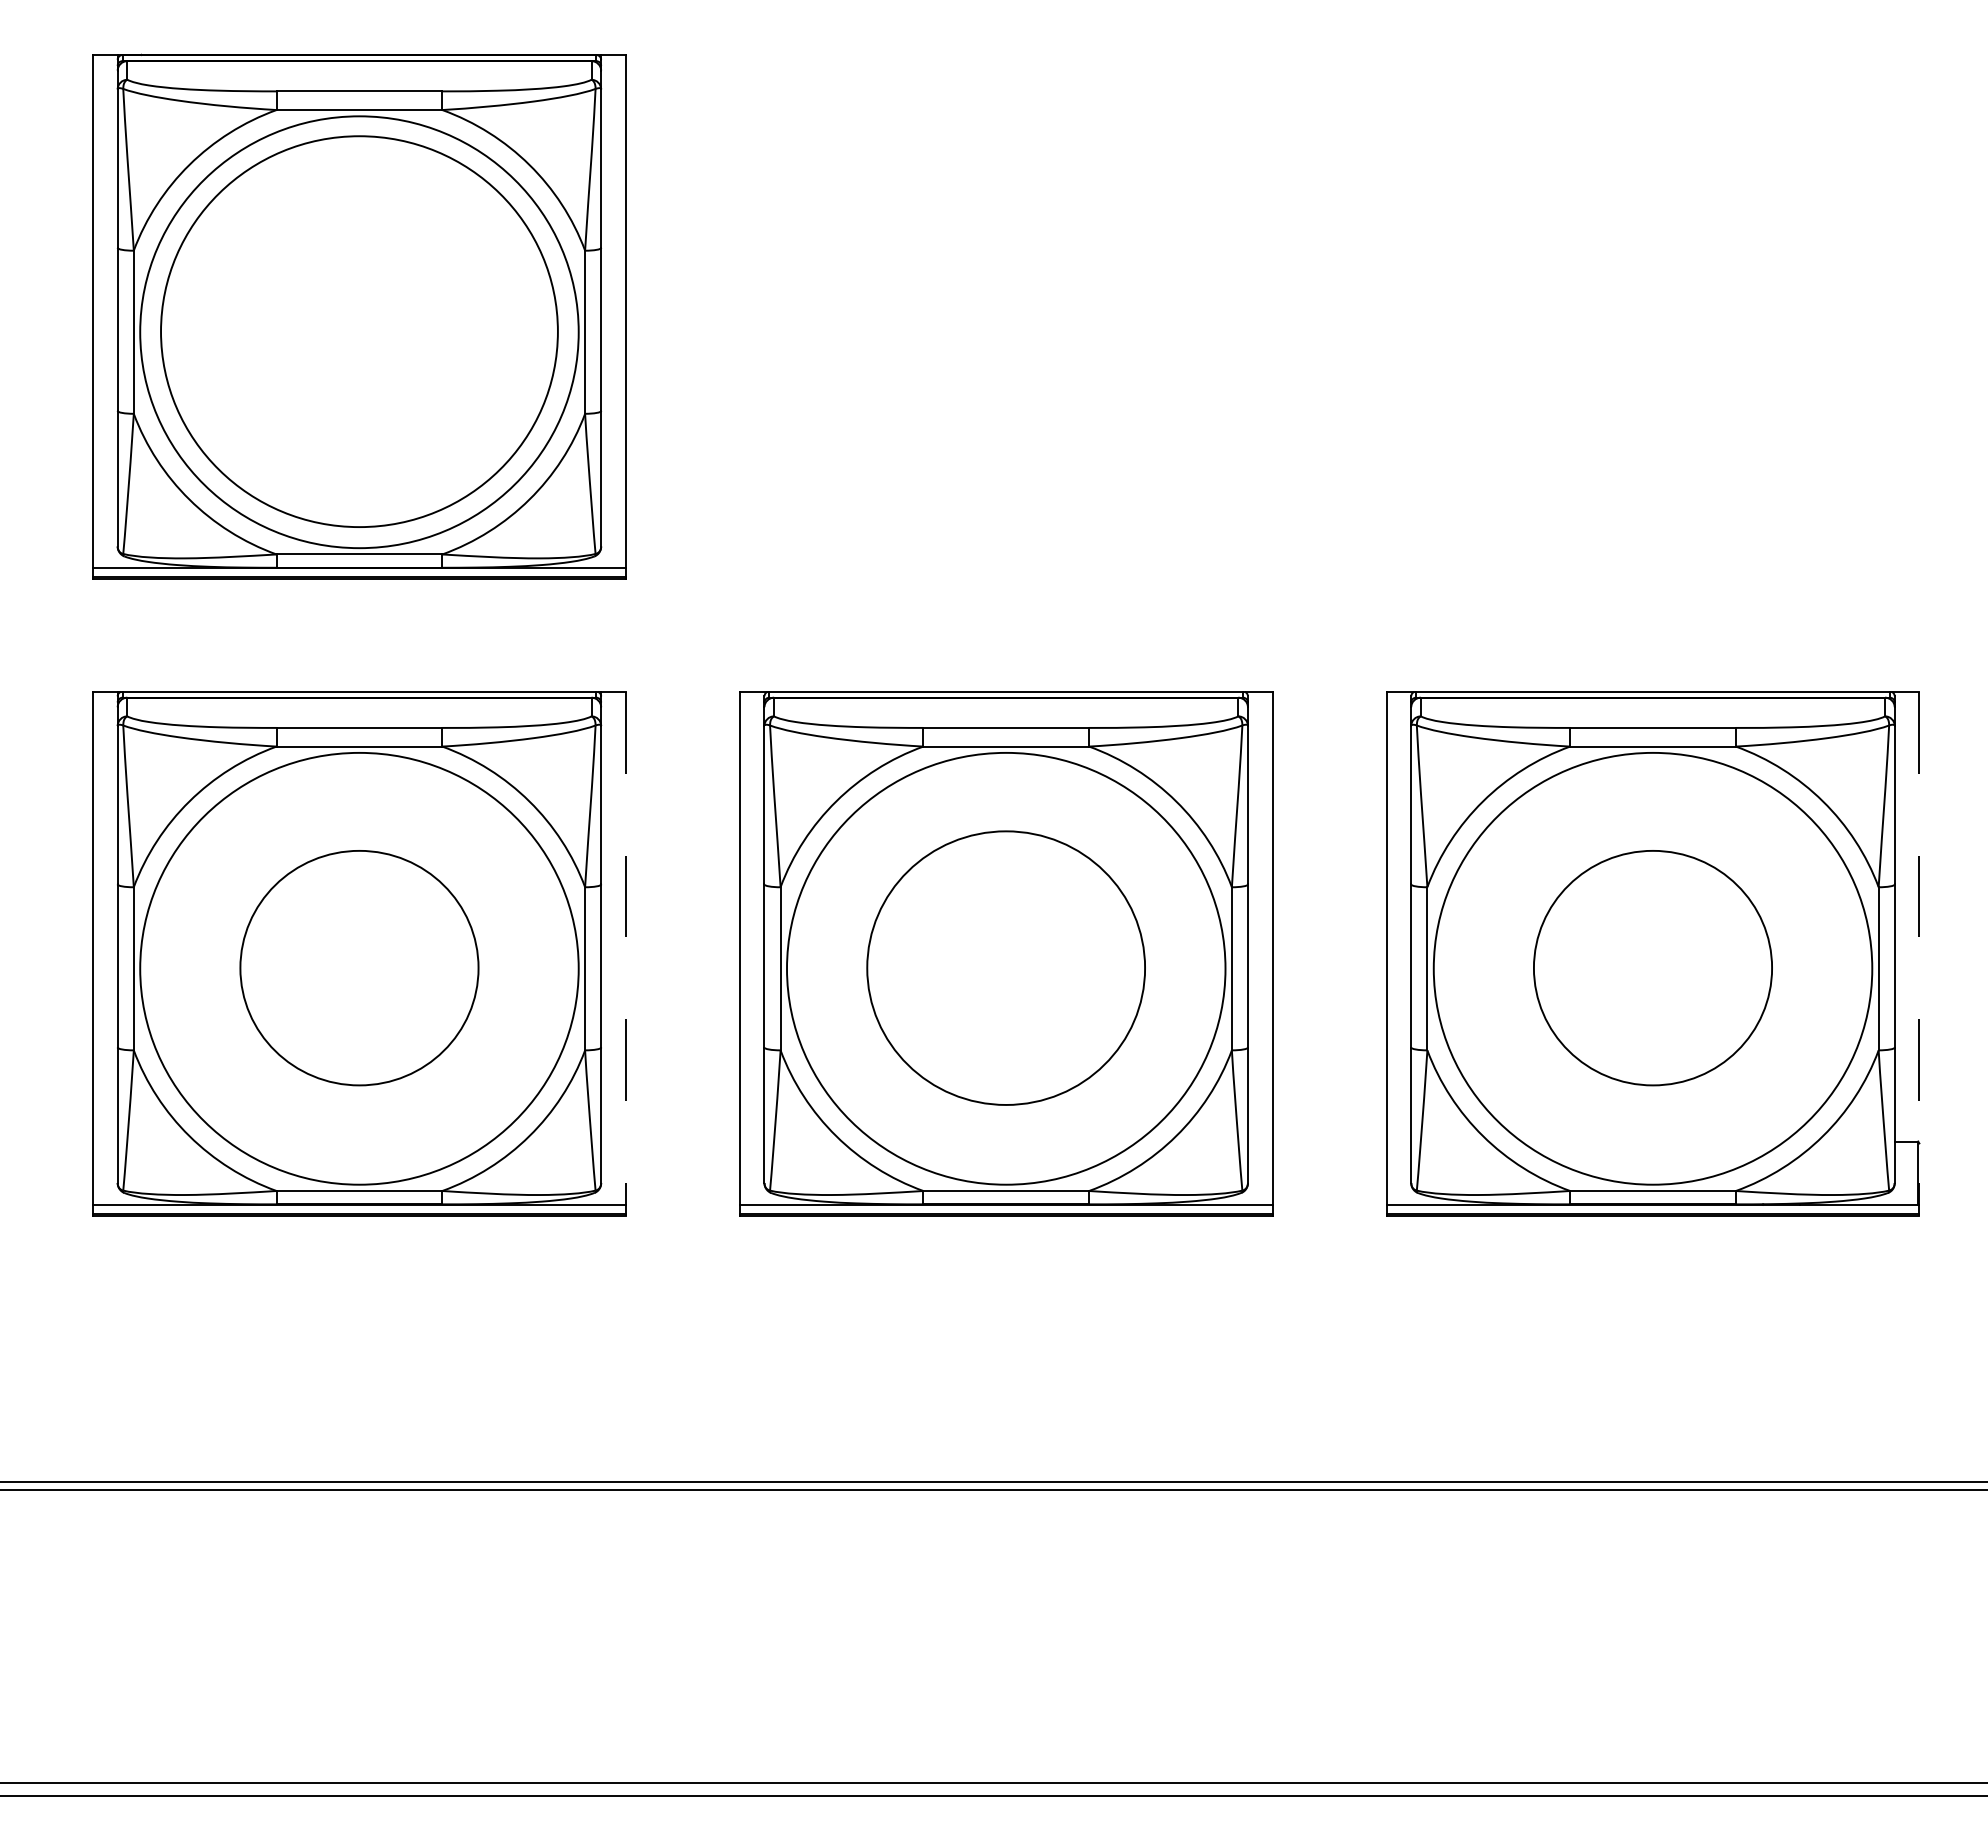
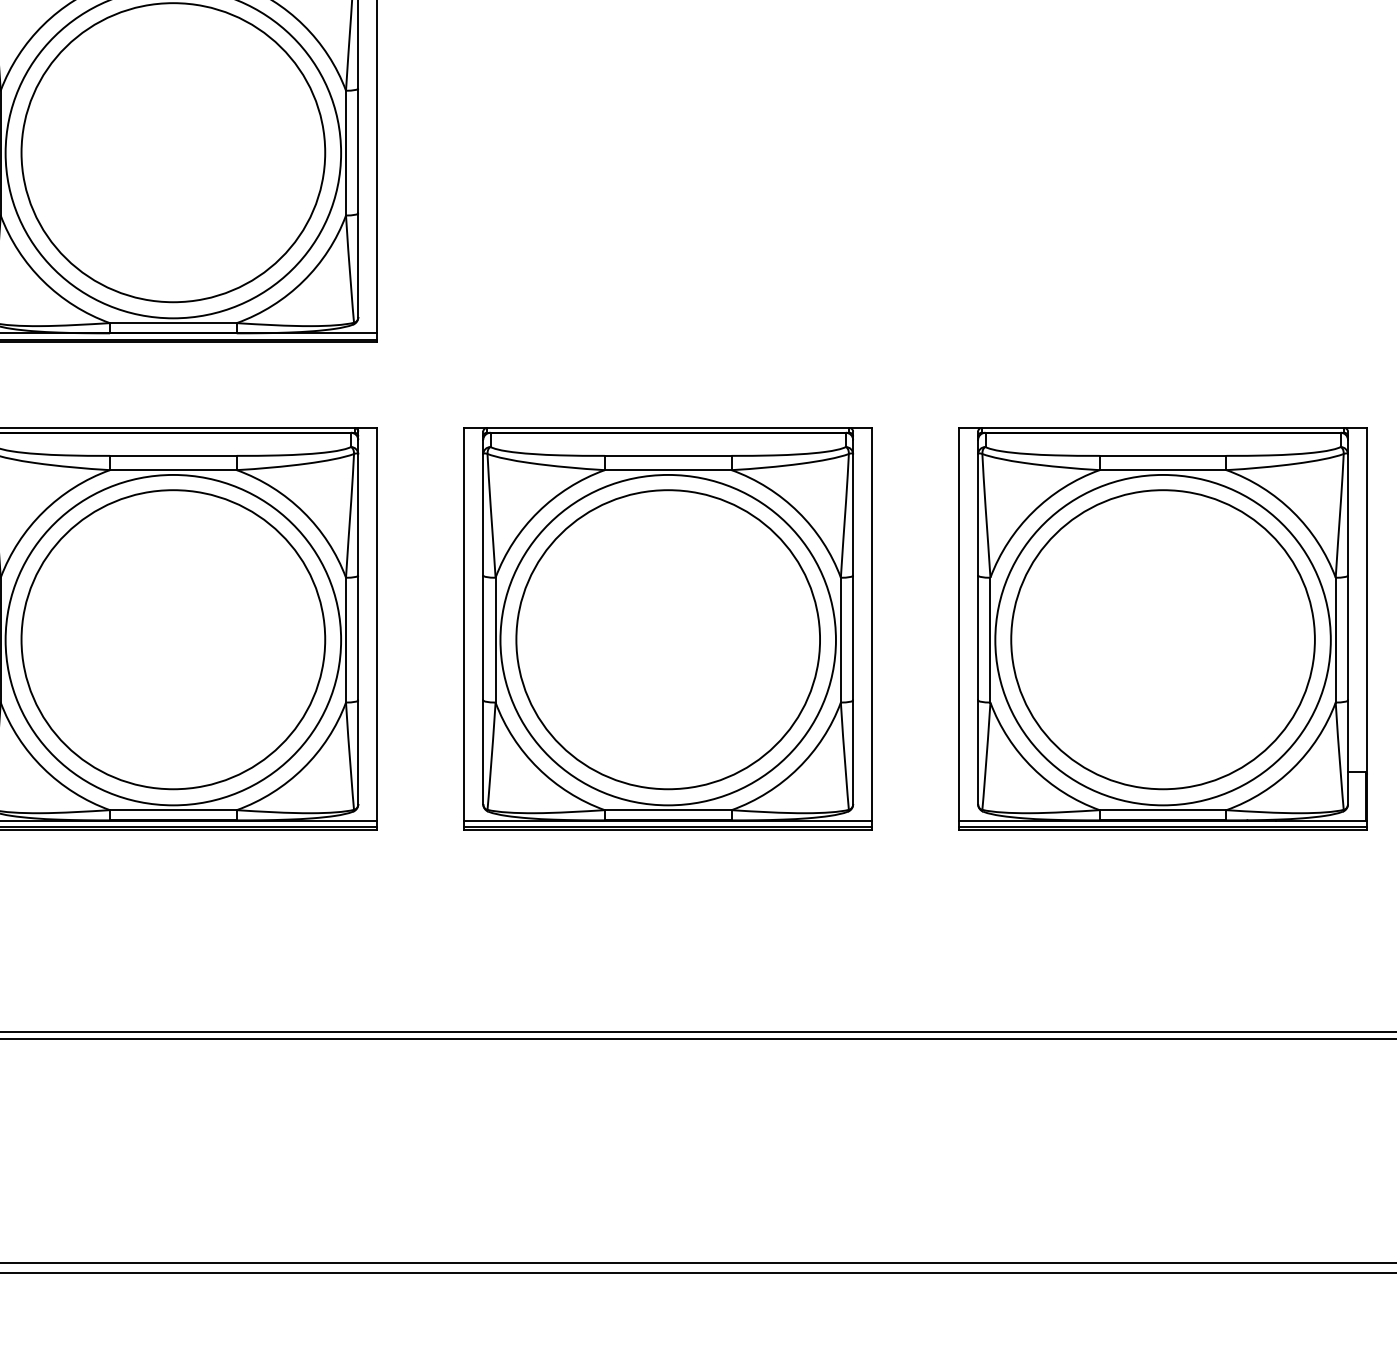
line: (625, 954) -> (376, 629), dashed -> solid
line: (1919, 954) -> (1366, 629), dashed -> solid
part: (359, 967) -> (173, 639), size x1.67
part: (1005, 967) -> (667, 639), size x1.43
part: (1652, 967) -> (1162, 639), size x1.67

